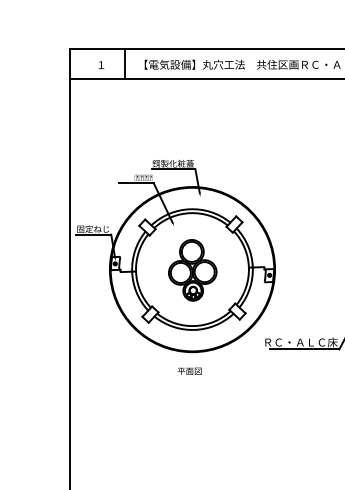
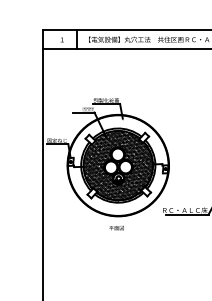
hatch: (191, 269) -> (117, 165), added

